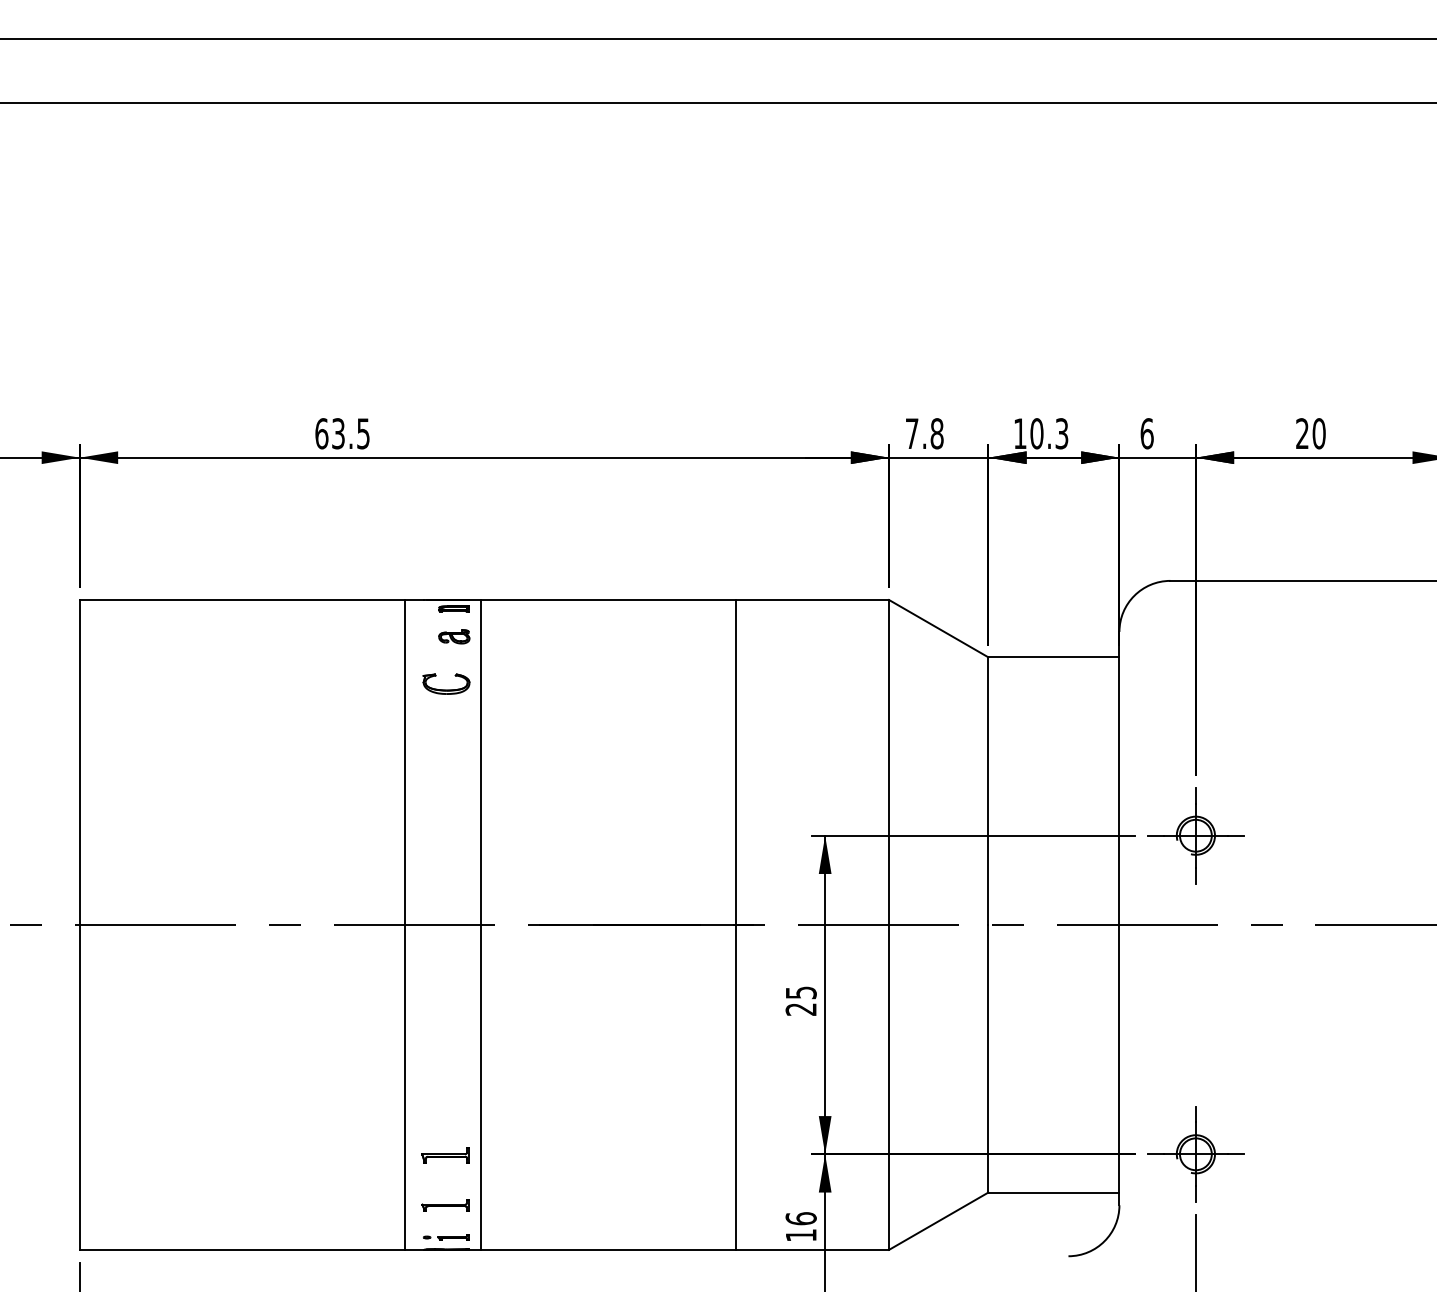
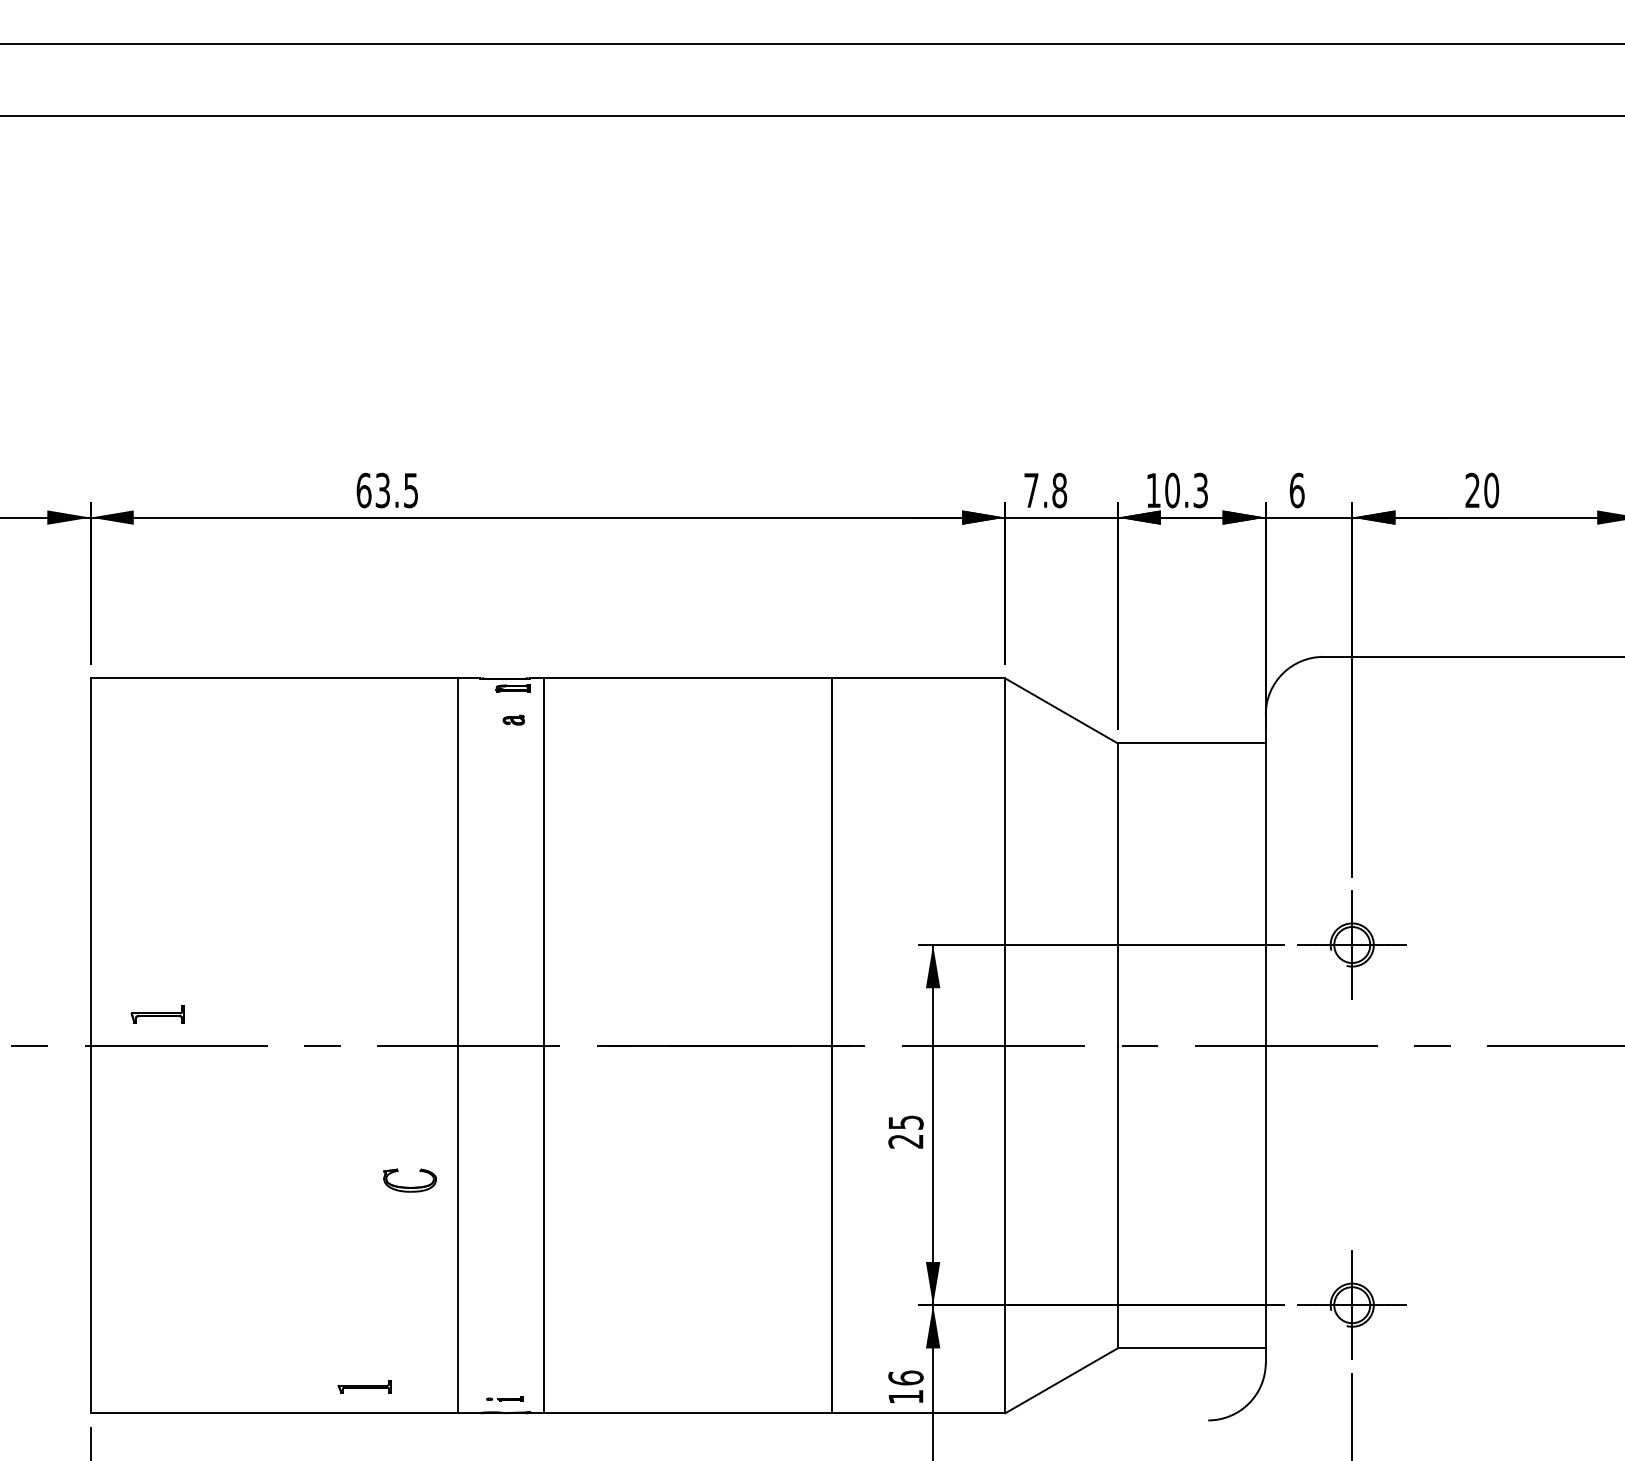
part: (454, 636) -> (514, 719), size x0.6
part: (446, 683) -> (410, 1179), moved
part: (445, 1155) -> (157, 1014), moved
part: (445, 1205) -> (364, 1386), moved
part: (446, 1237) -> (504, 1399), size x0.7

